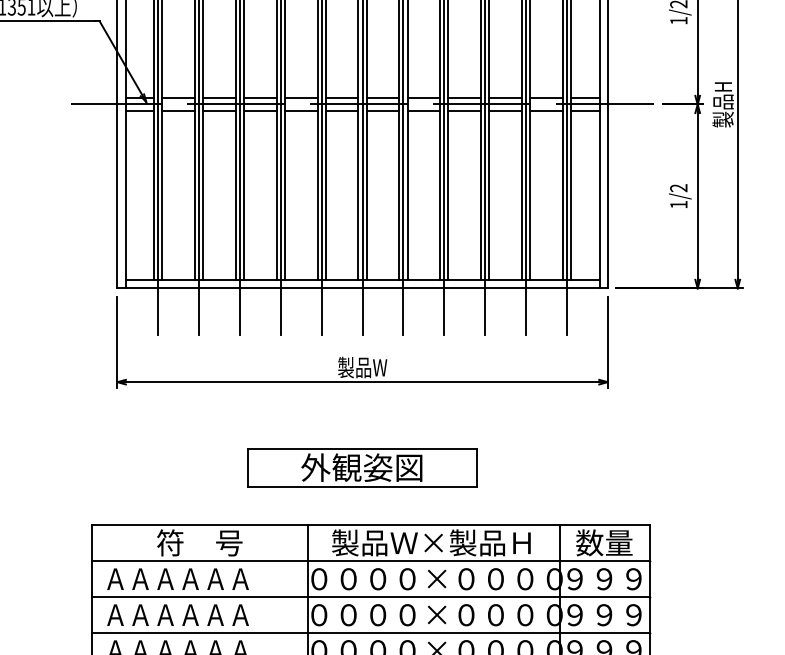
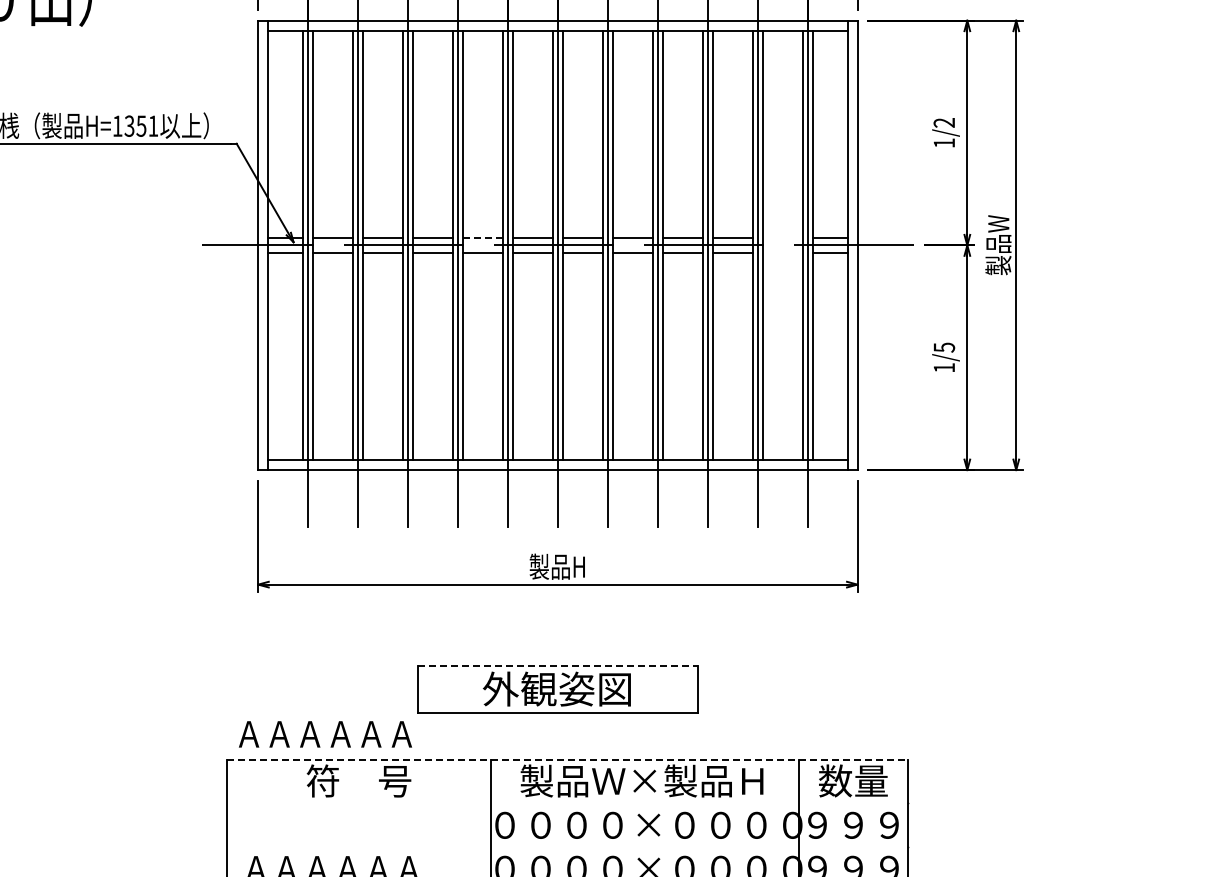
line: (301, 98) -> (483, 237), solid -> dashed
line: (546, 98) -> (782, 237), removed
text: (723, 104) -> (998, 245), 製品H -> 製品W
line: (546, 110) -> (782, 252), removed
text: (679, 188) -> (944, 347), 1/2 -> 1/5
text: (362, 367) -> (557, 566), 製品W -> 製品H
line: (362, 449) -> (557, 666), solid -> dashed
line: (370, 525) -> (567, 759), solid -> dashed
line: (370, 561) -> (567, 803), removed
text: (178, 579) -> (325, 734), moved
line: (370, 597) -> (567, 847), removed

